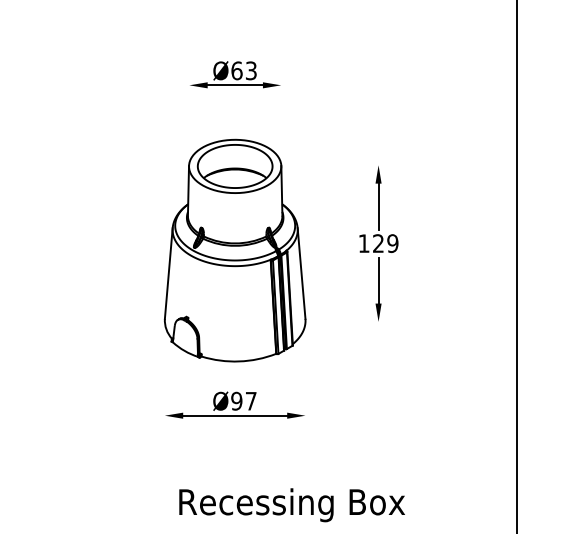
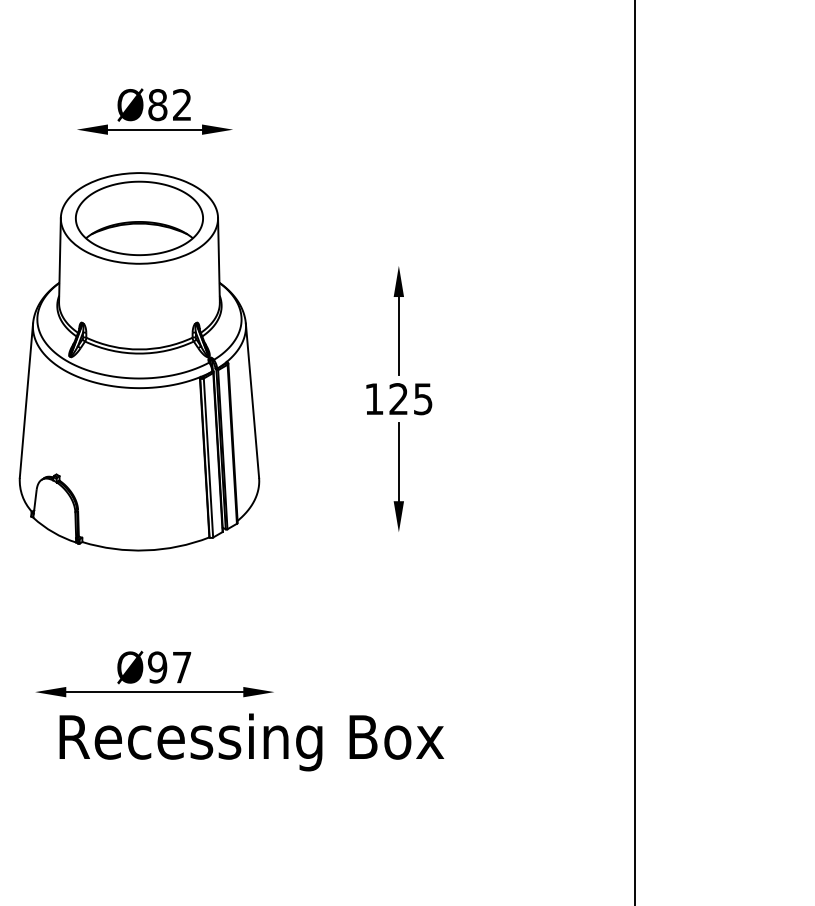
text: (243, 70) -> (168, 104), Ø63 -> Ø82
text: (392, 243) -> (422, 398), 129 -> 125
part: (234, 250) -> (138, 361), moved
text: (291, 505) -> (250, 742), moved

